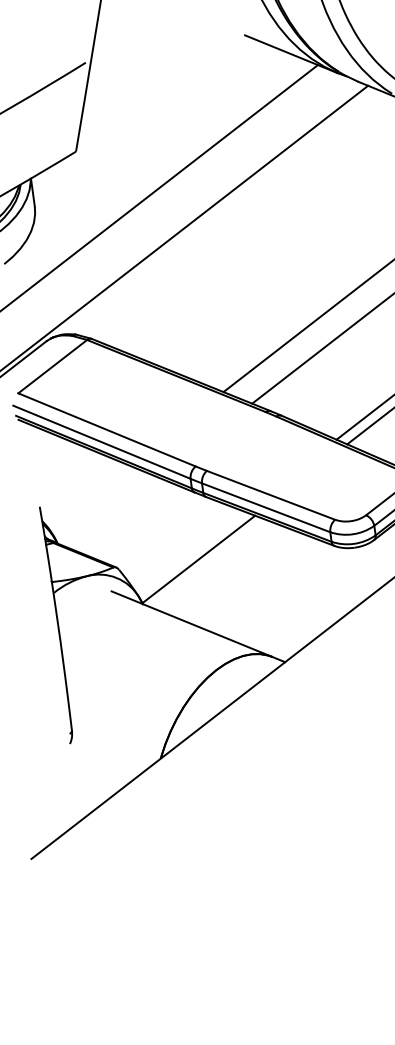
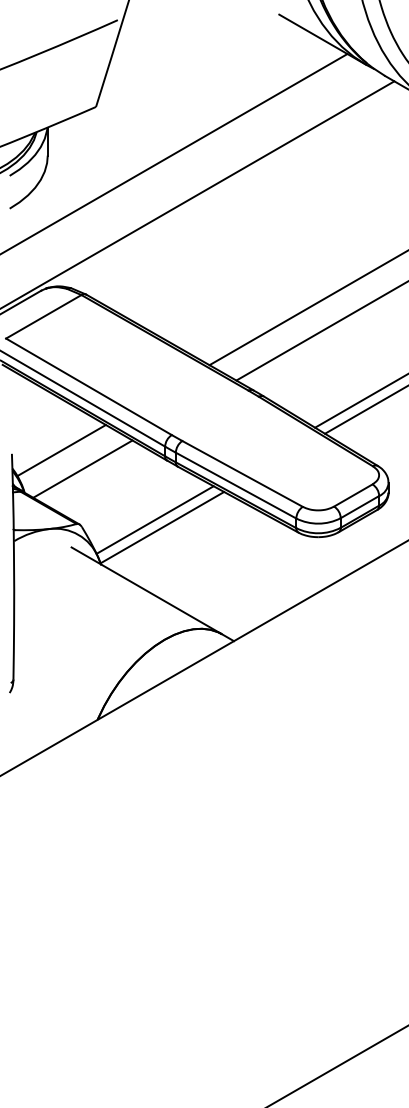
line: (88, 496) -> (61, 450), added
line: (111, 511) -> (82, 468), added
line: (189, 552) -> (154, 519), added

